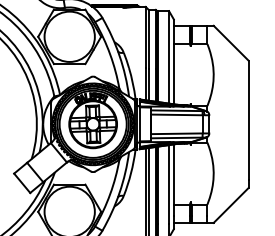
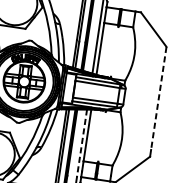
line: (248, 120) -> (158, 98), solid -> dashed
line: (169, 184) -> (82, 143), solid -> dashed

